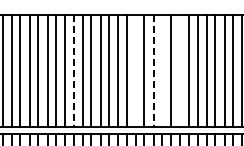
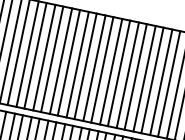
line: (73, 71) -> (52, 59), dashed -> solid
line: (136, 71) -> (111, 71), added
line: (153, 71) -> (127, 75), dashed -> solid
line: (162, 71) -> (136, 77), added
line: (179, 71) -> (152, 80), added

